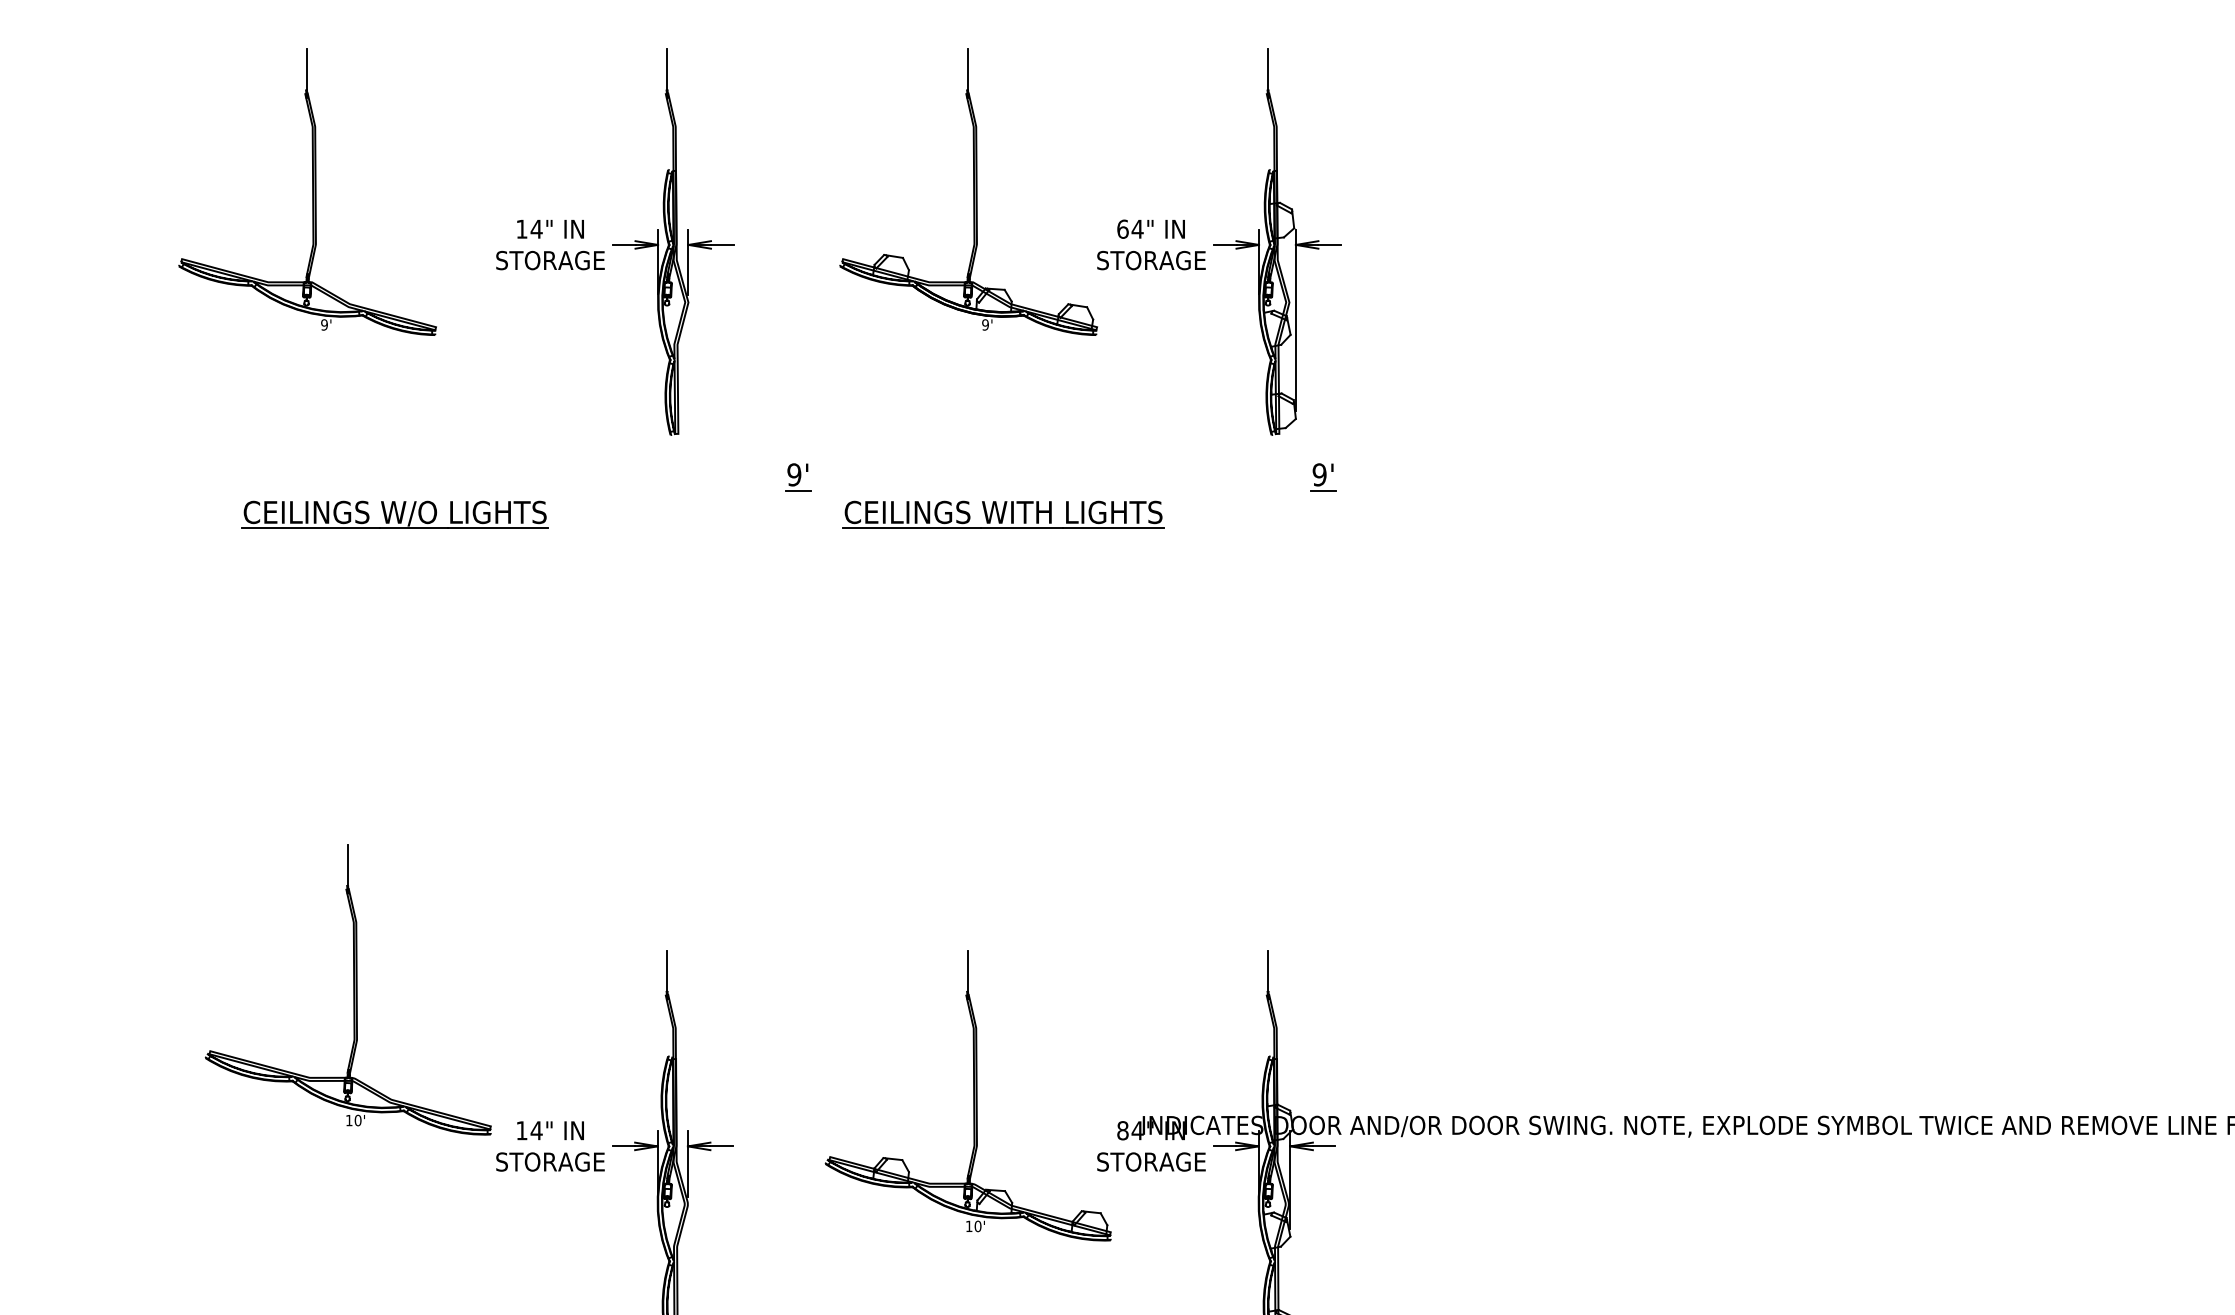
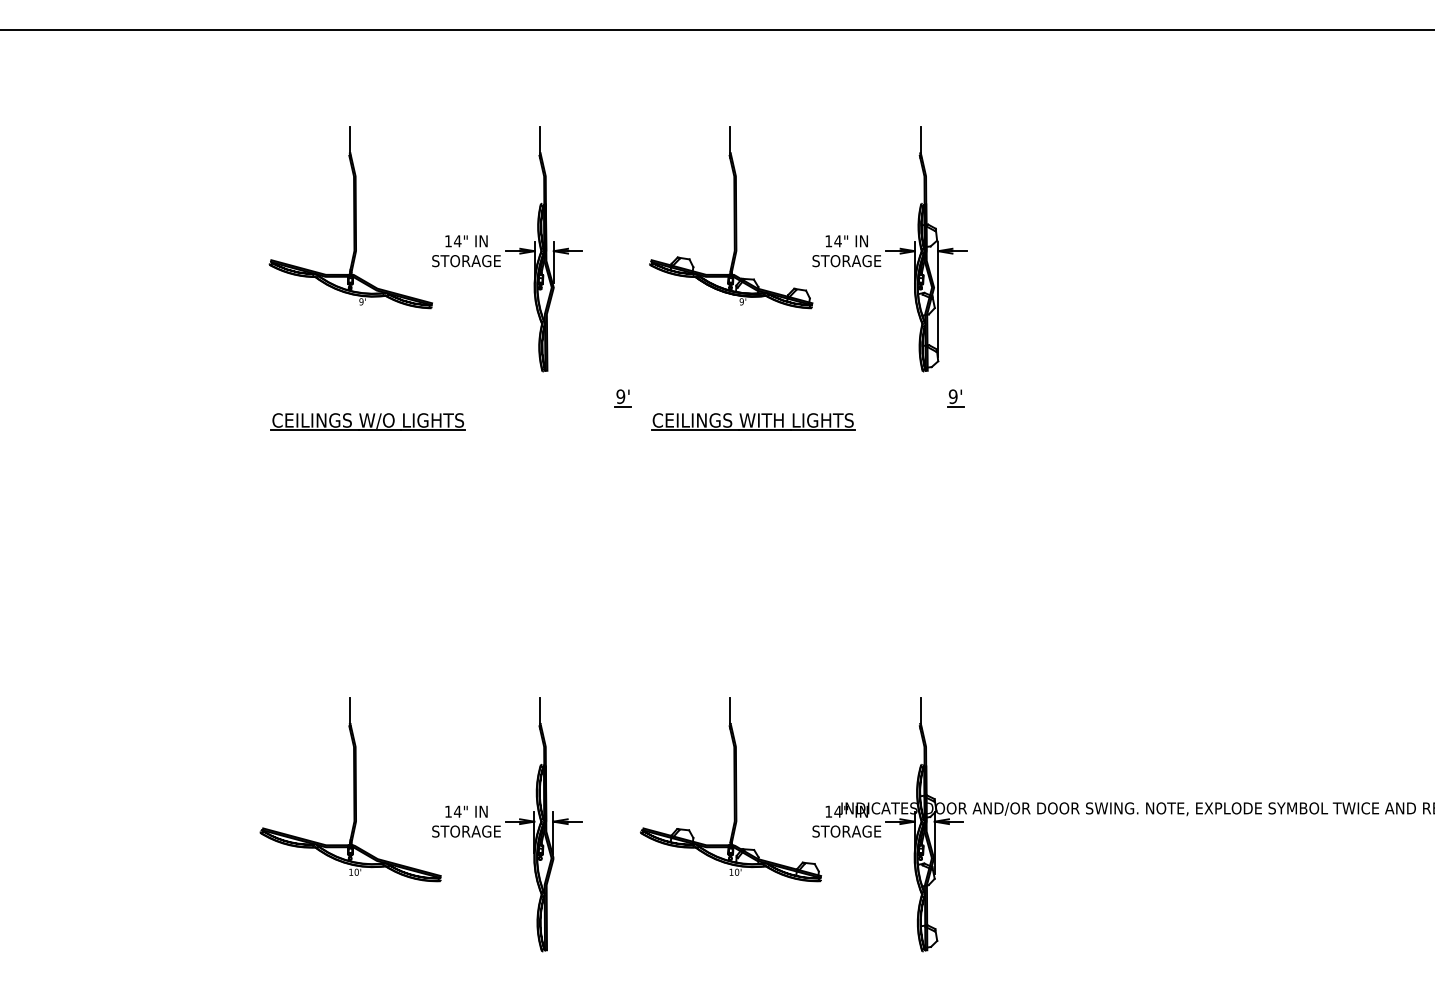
part: (307, 191) -> (350, 217), moved
text: (1122, 229) -> (828, 241), 64" -> 14"
part: (348, 989) -> (350, 789), moved
text: (1122, 1130) -> (828, 811), 84" -> 14"

